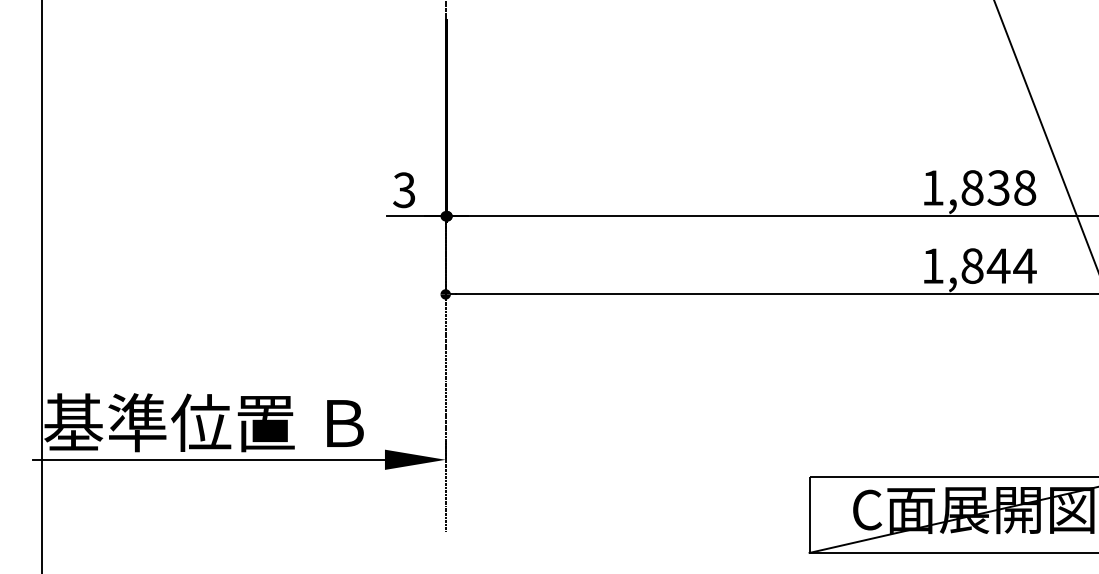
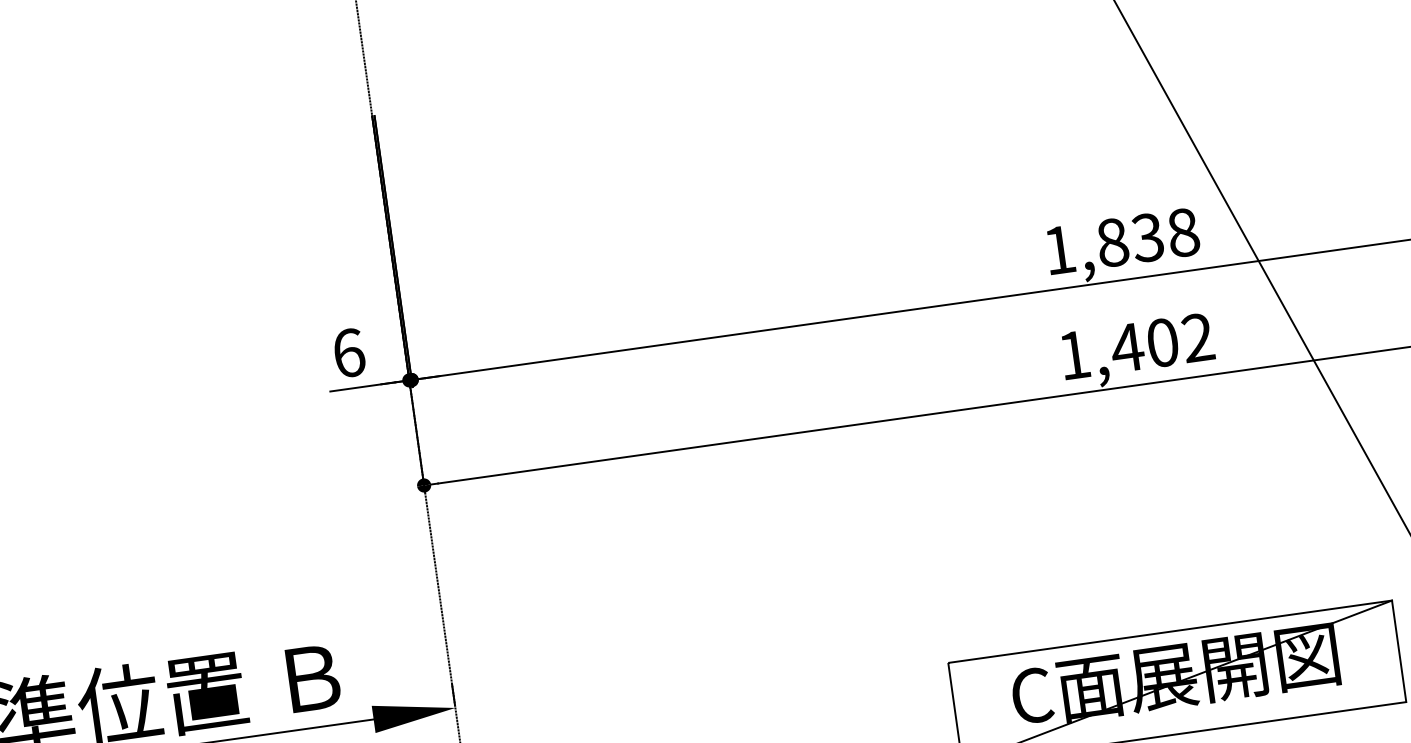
text: (404, 190) -> (349, 353), 3 -> 6
text: (998, 265) -> (1162, 342), 1,844 -> 1,402

